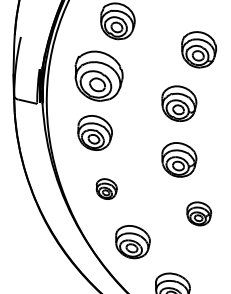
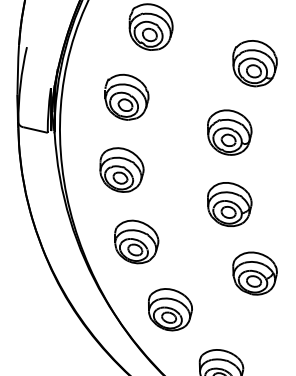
part: (98, 75) -> (126, 96), size x0.71
part: (106, 188) -> (136, 241), size x1.67
part: (199, 213) -> (255, 273), size x1.43

